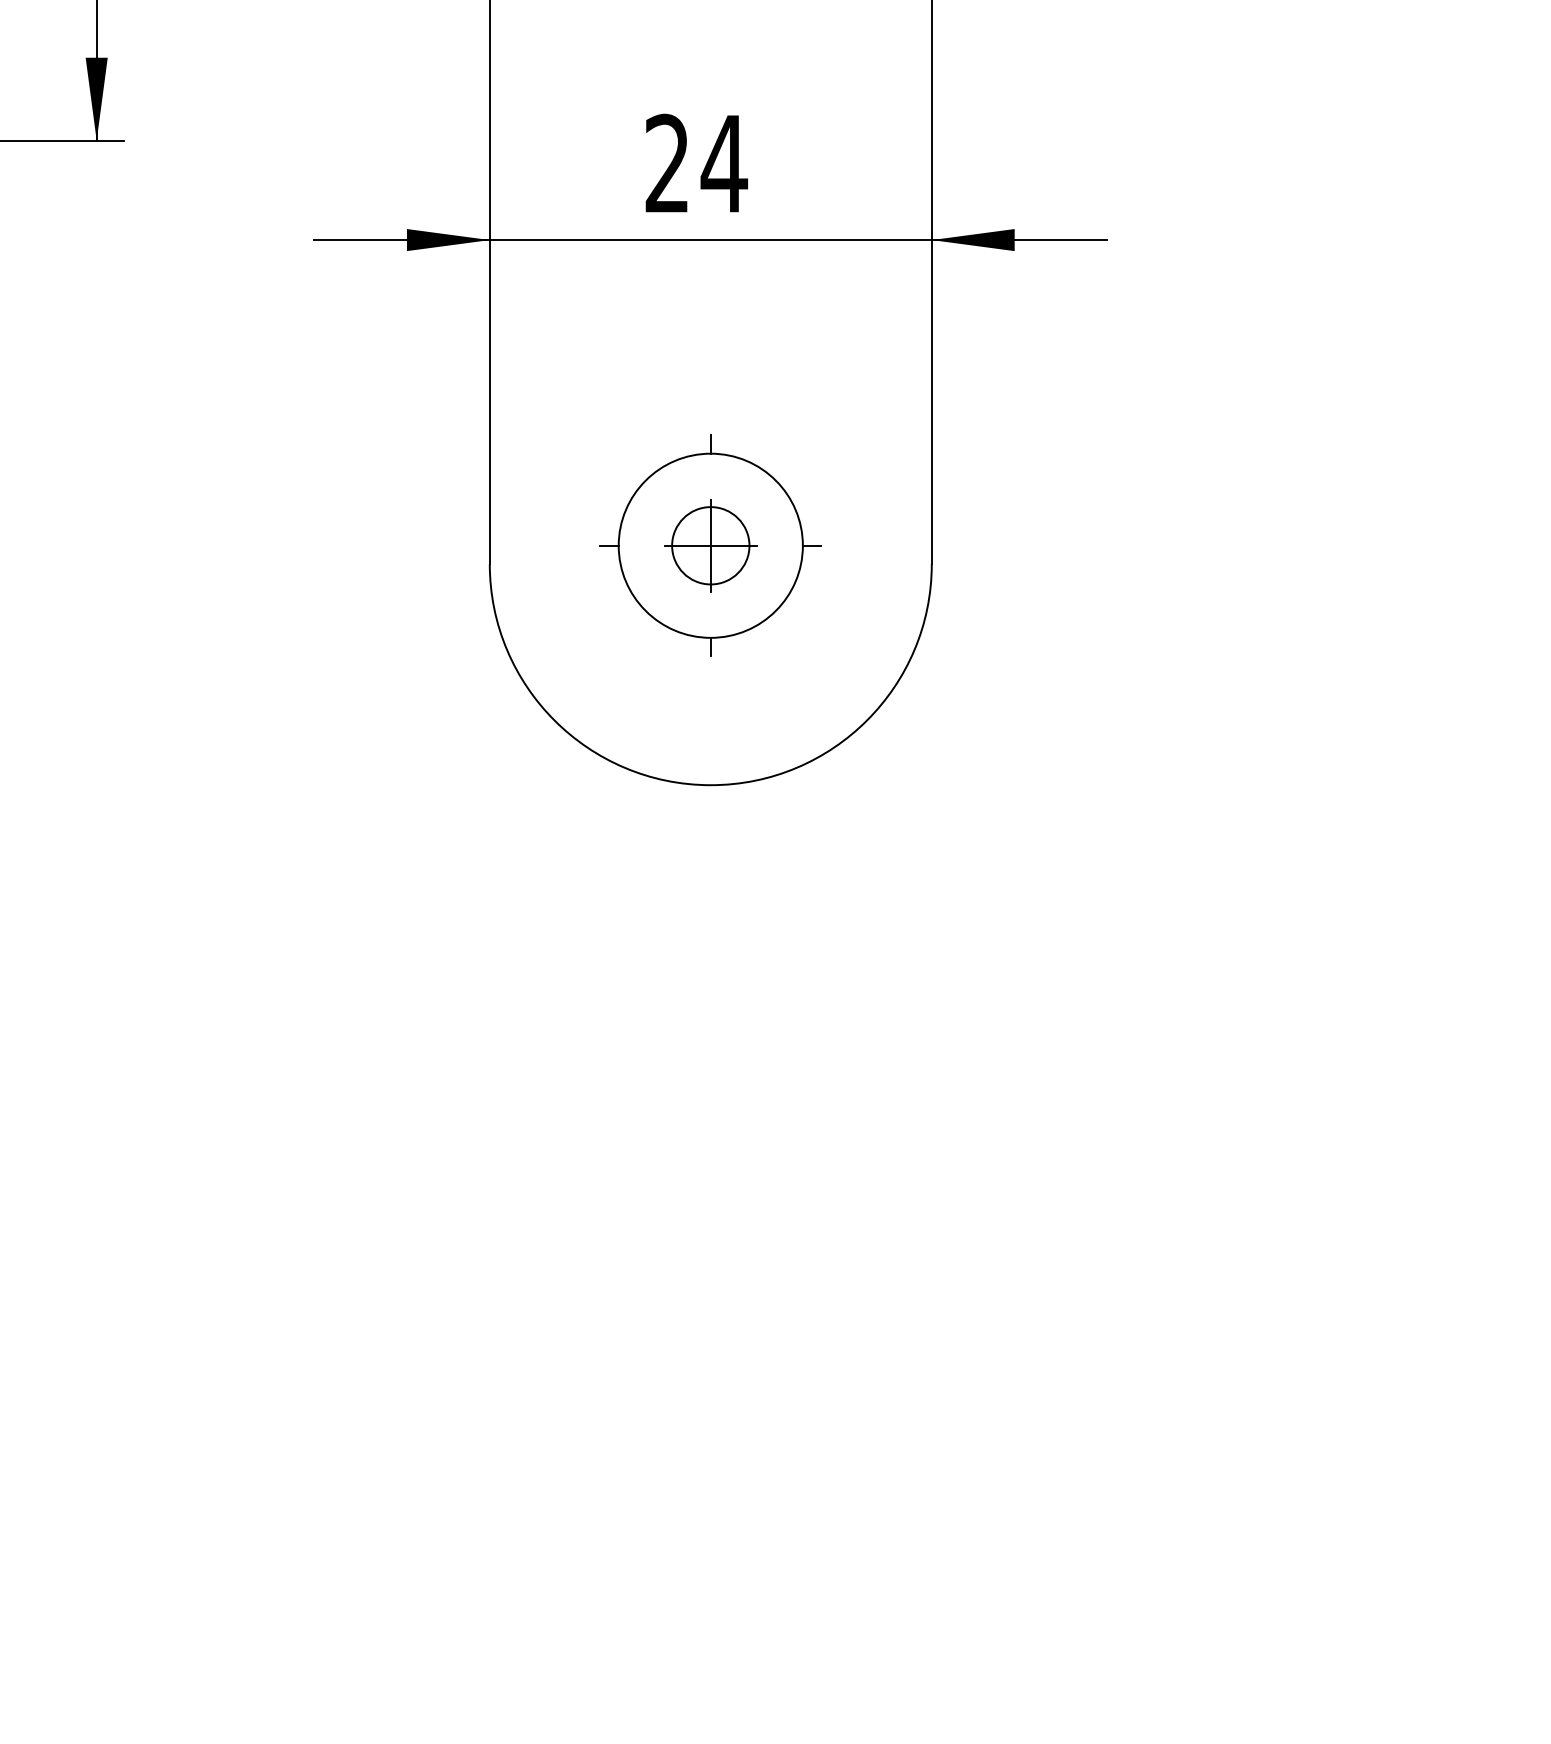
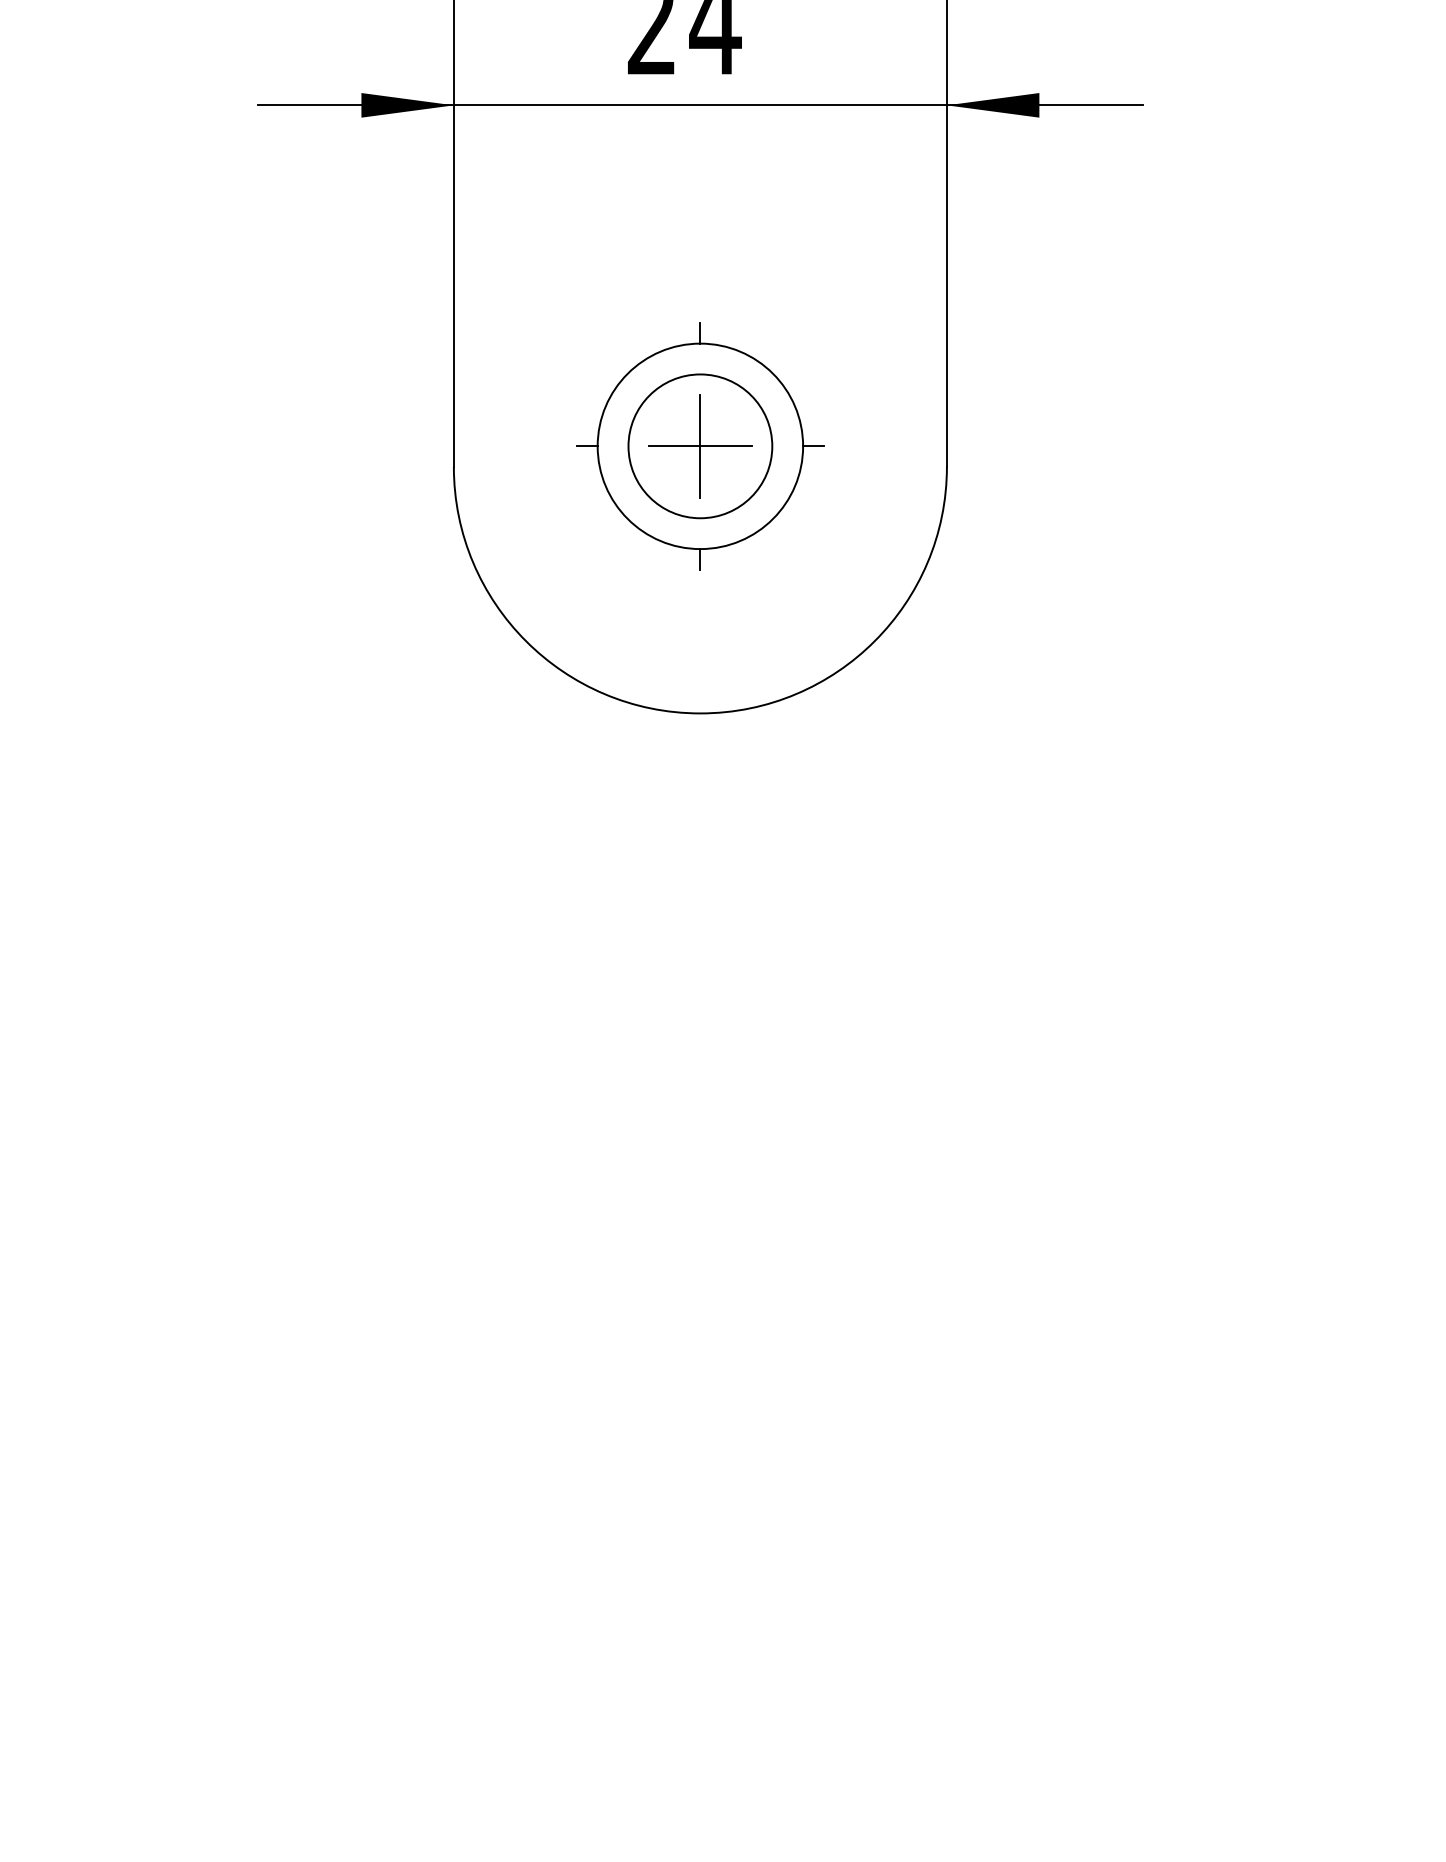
circle: (710, 545) -> (700, 446), size x1.67

